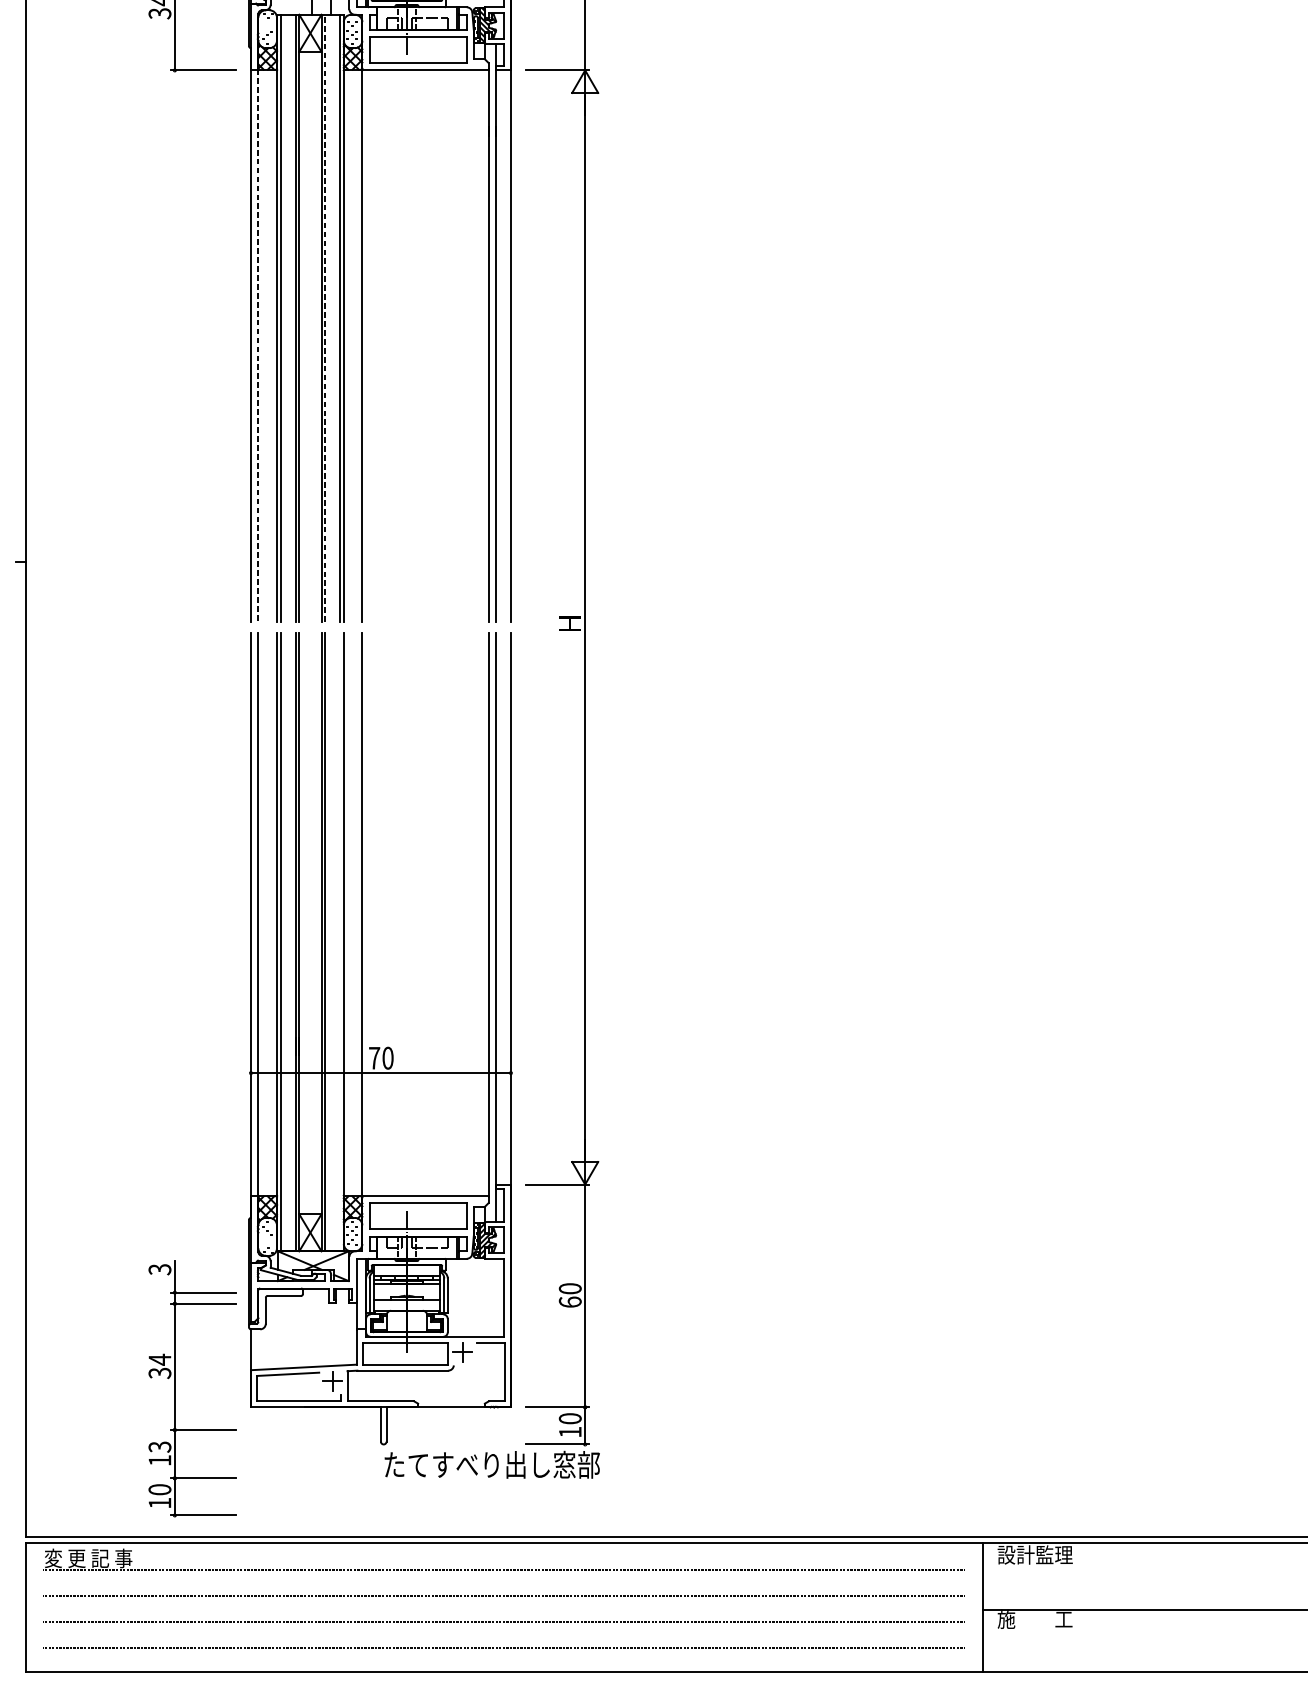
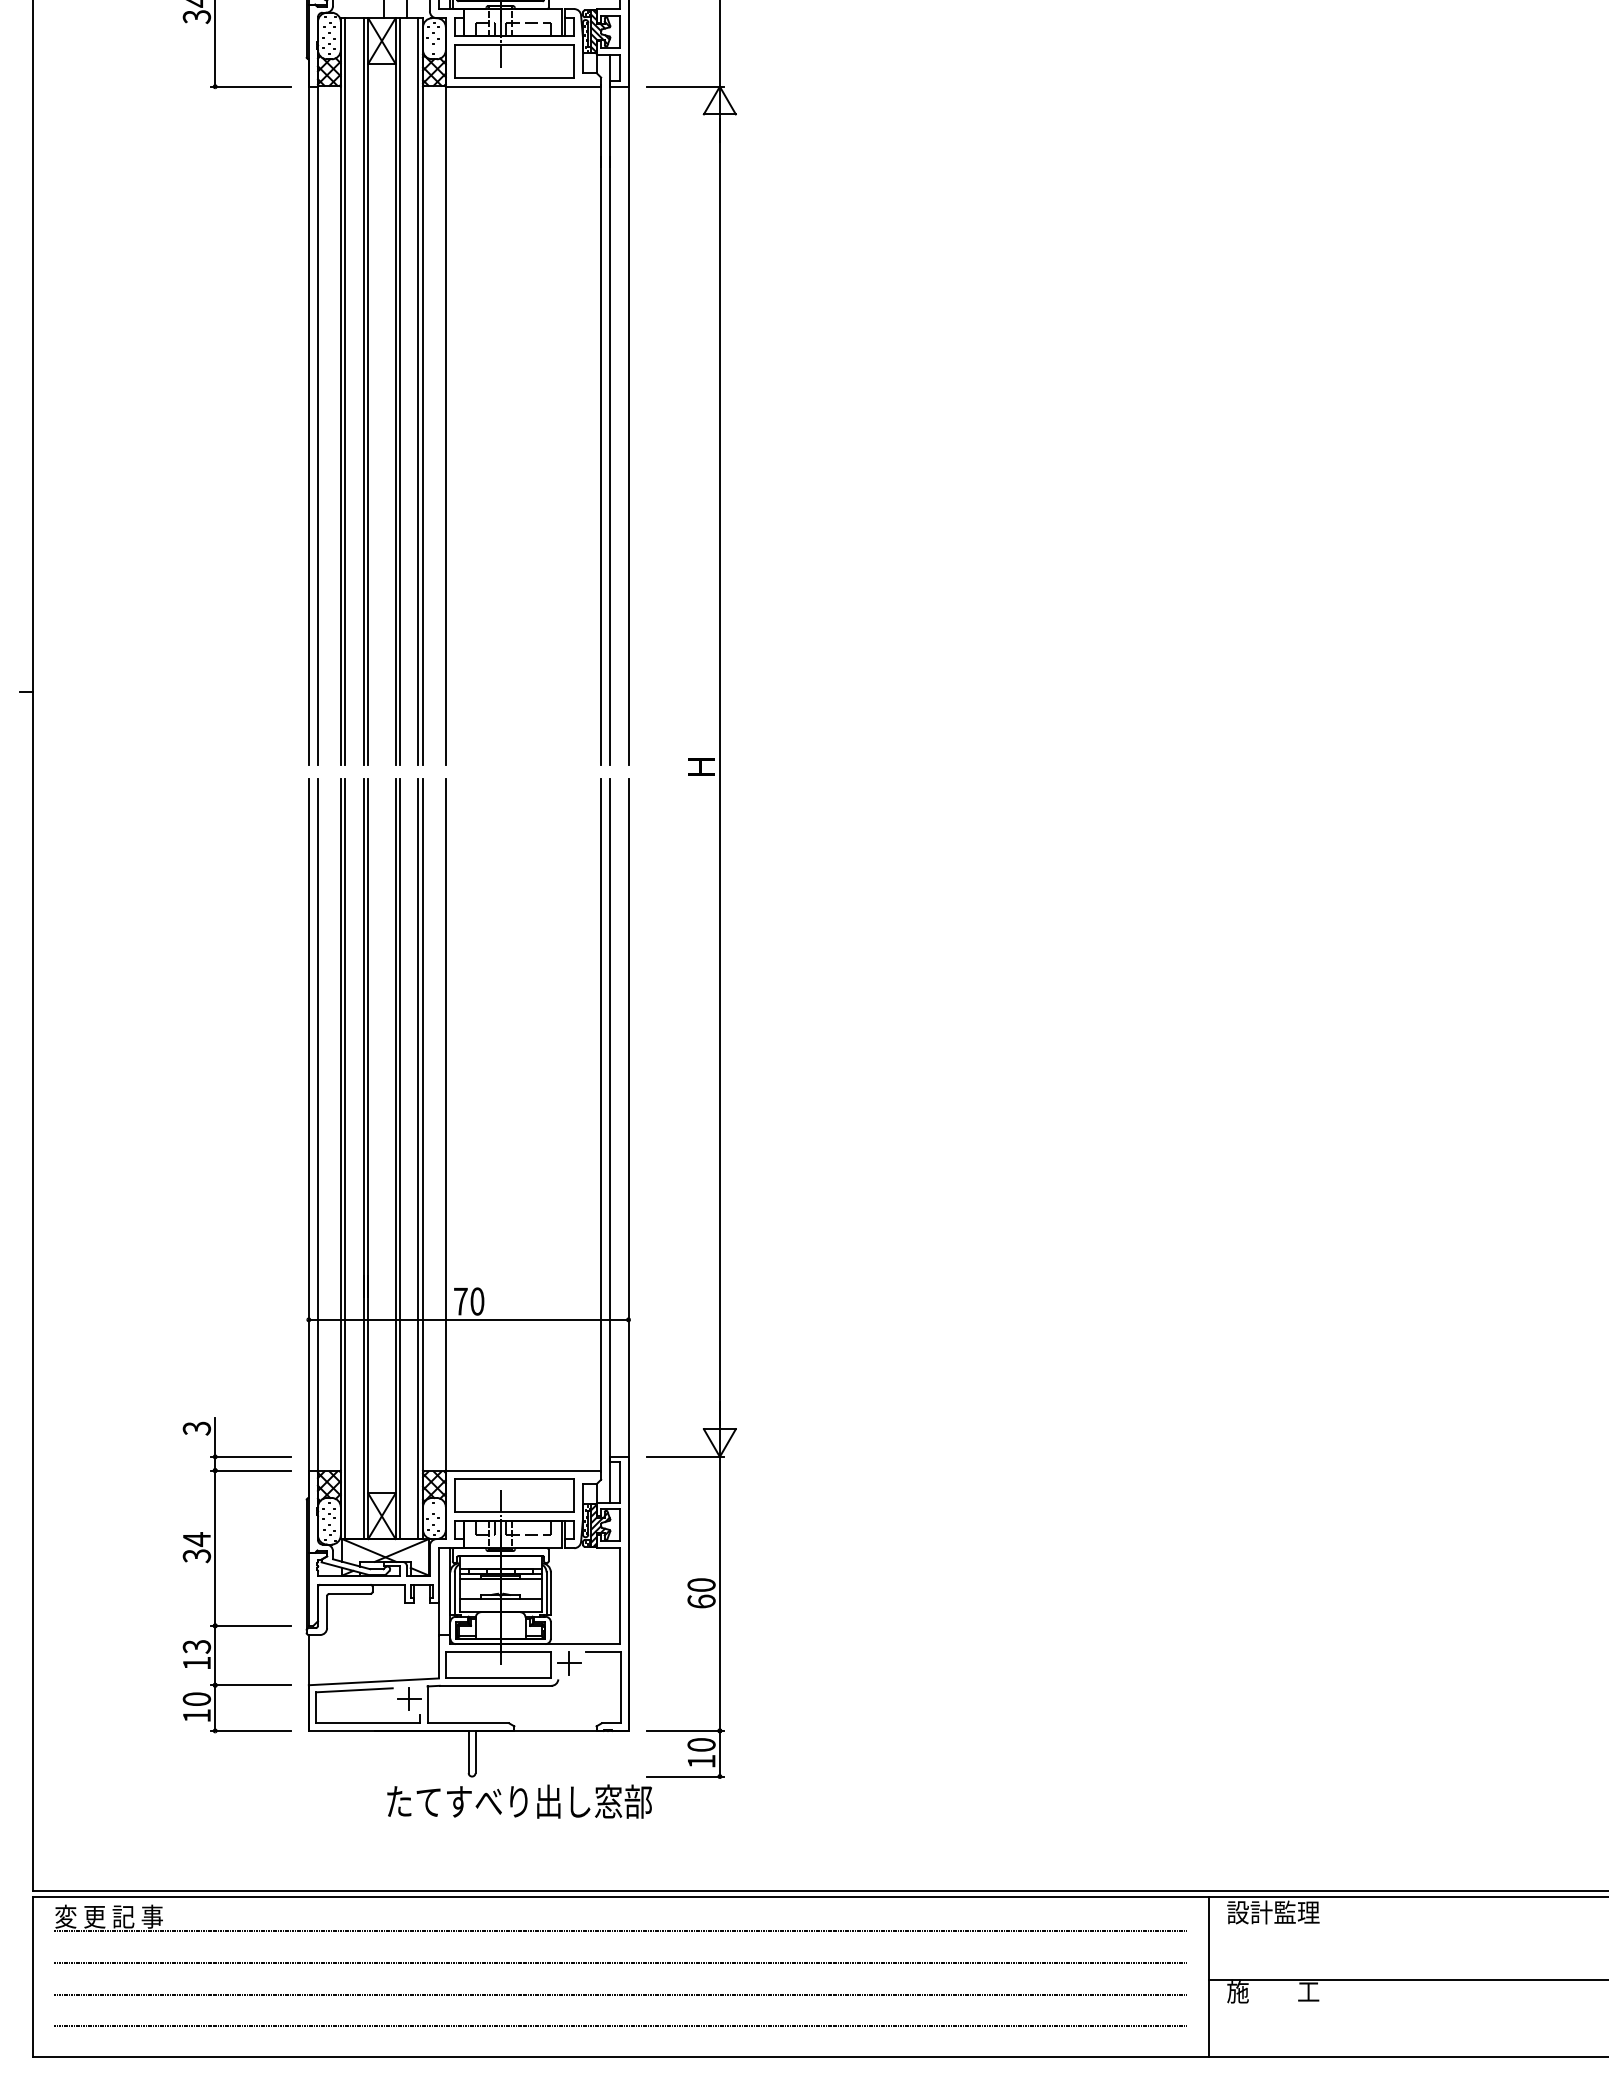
line: (325, 318) -> (400, 391), dashed -> solid
line: (258, 345) -> (317, 425), dashed -> solid
line: (340, 941) -> (418, 1158), added
part: (175, 1389) -> (215, 1575), moved
text: (492, 1464) -> (519, 1801), moved

